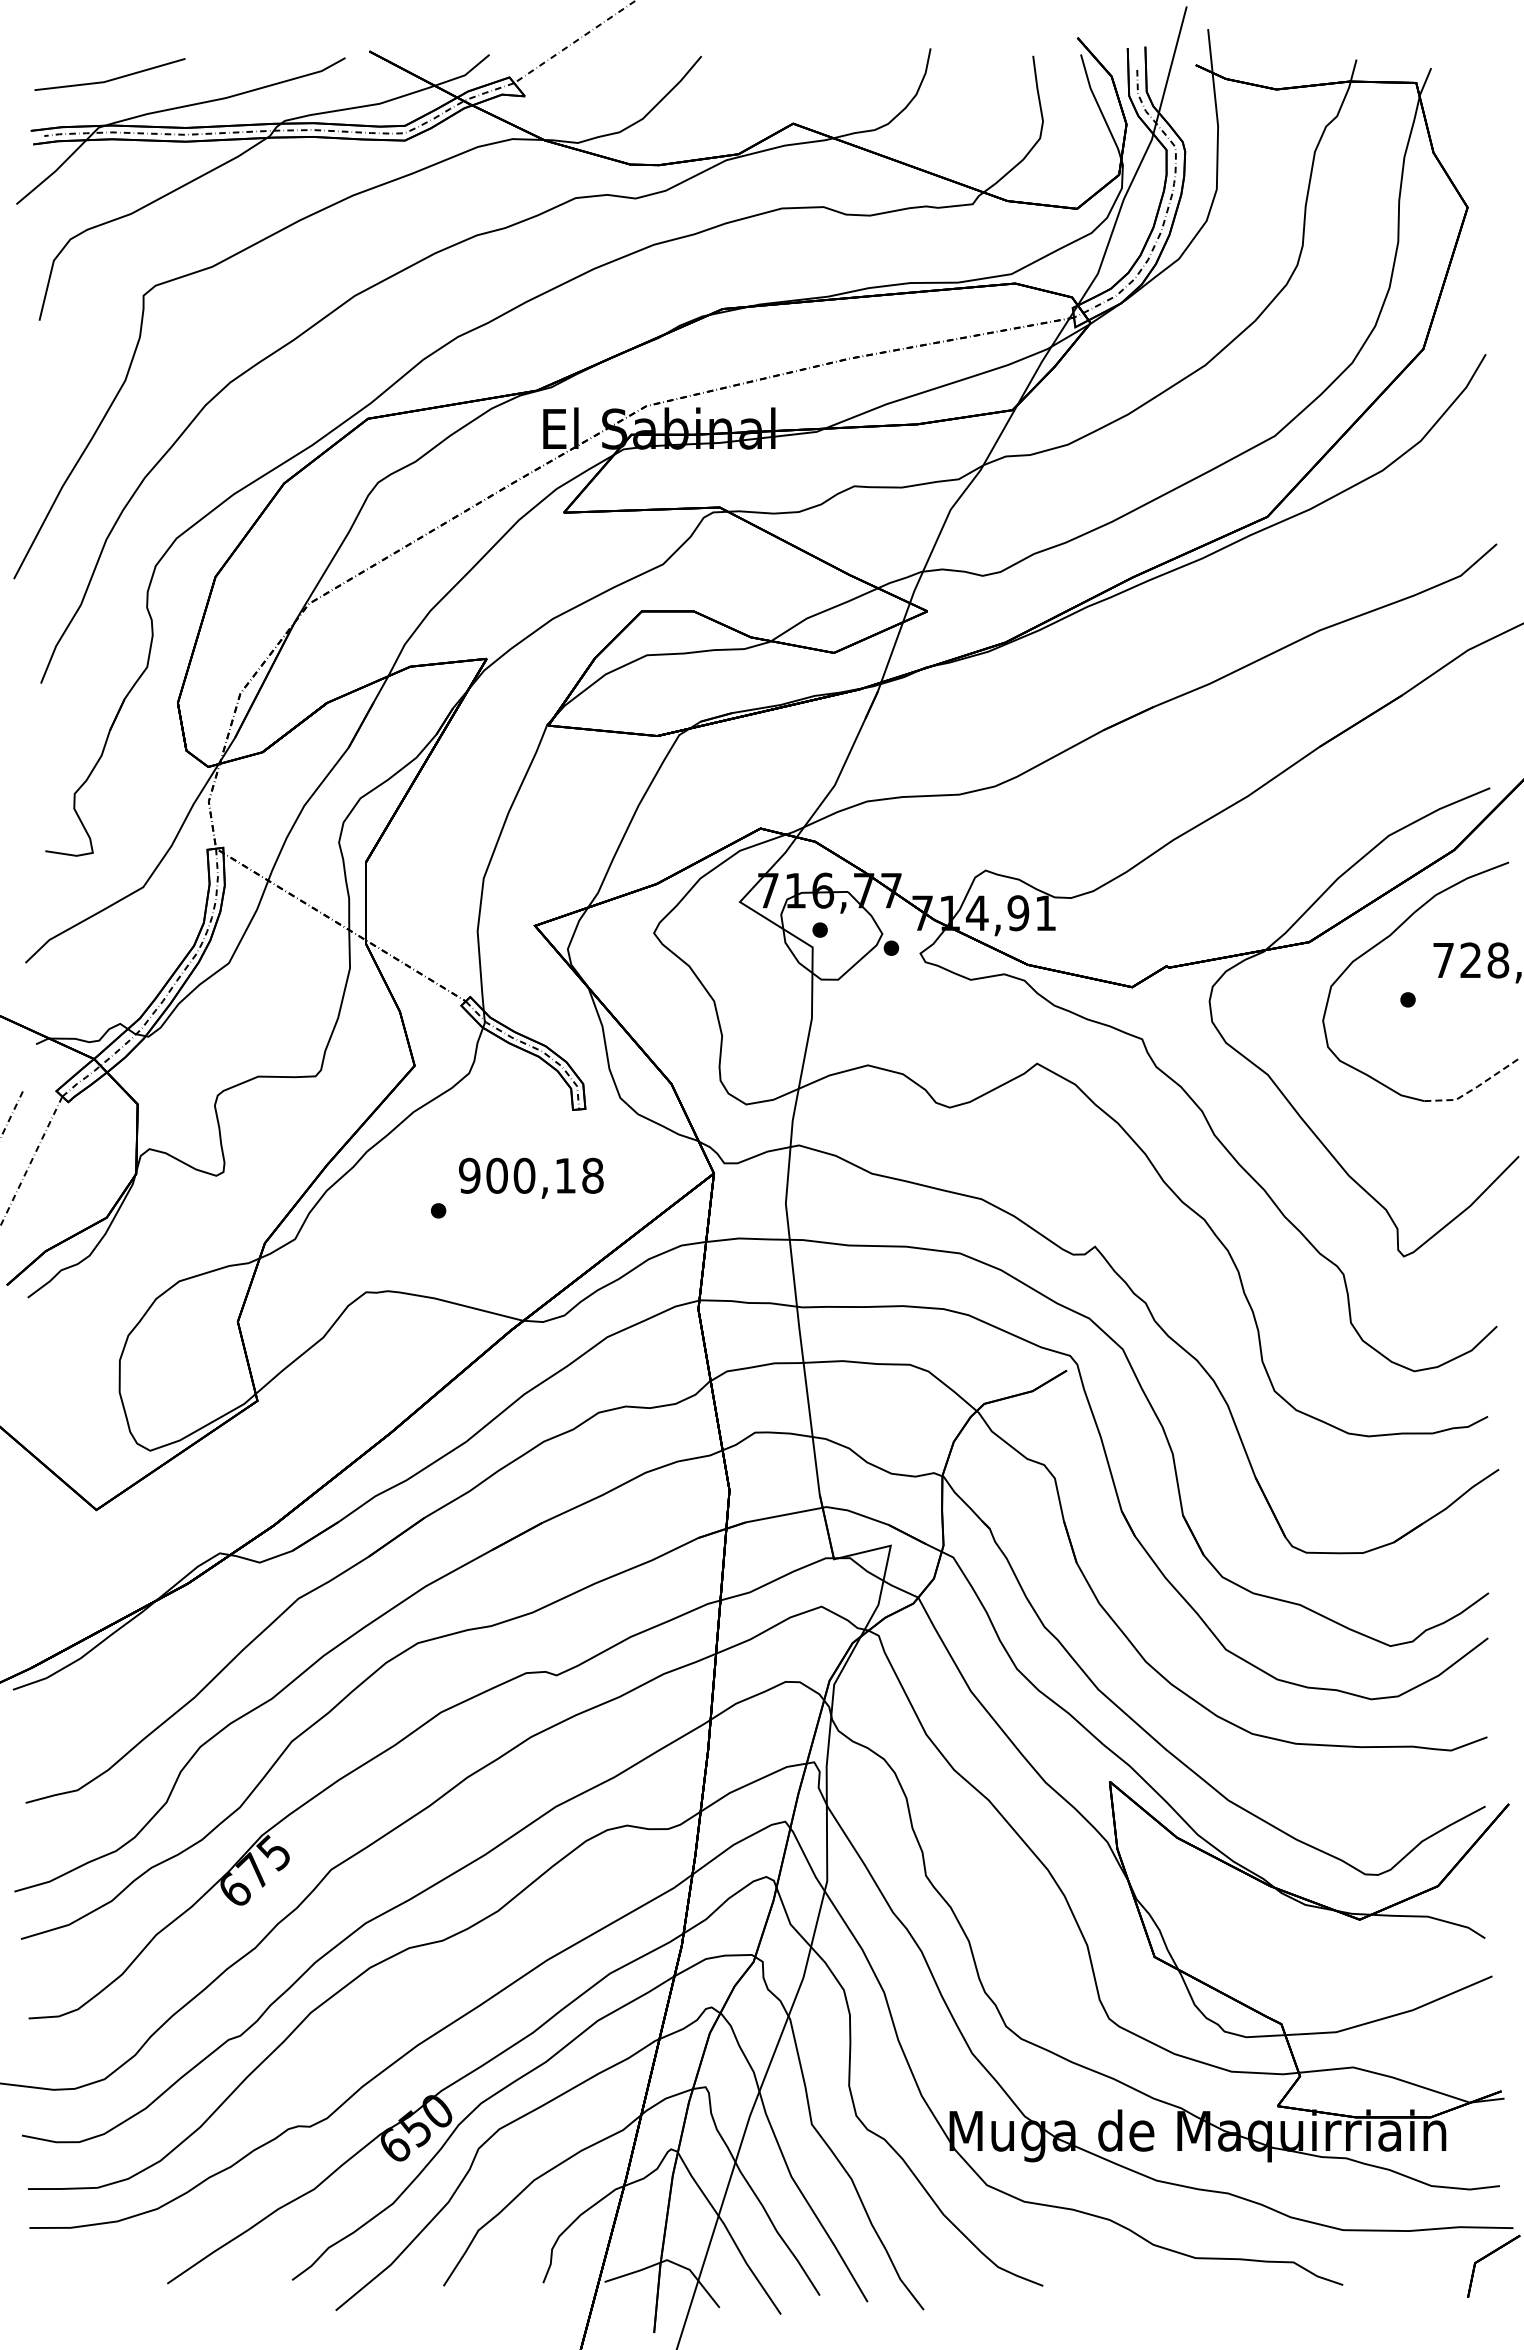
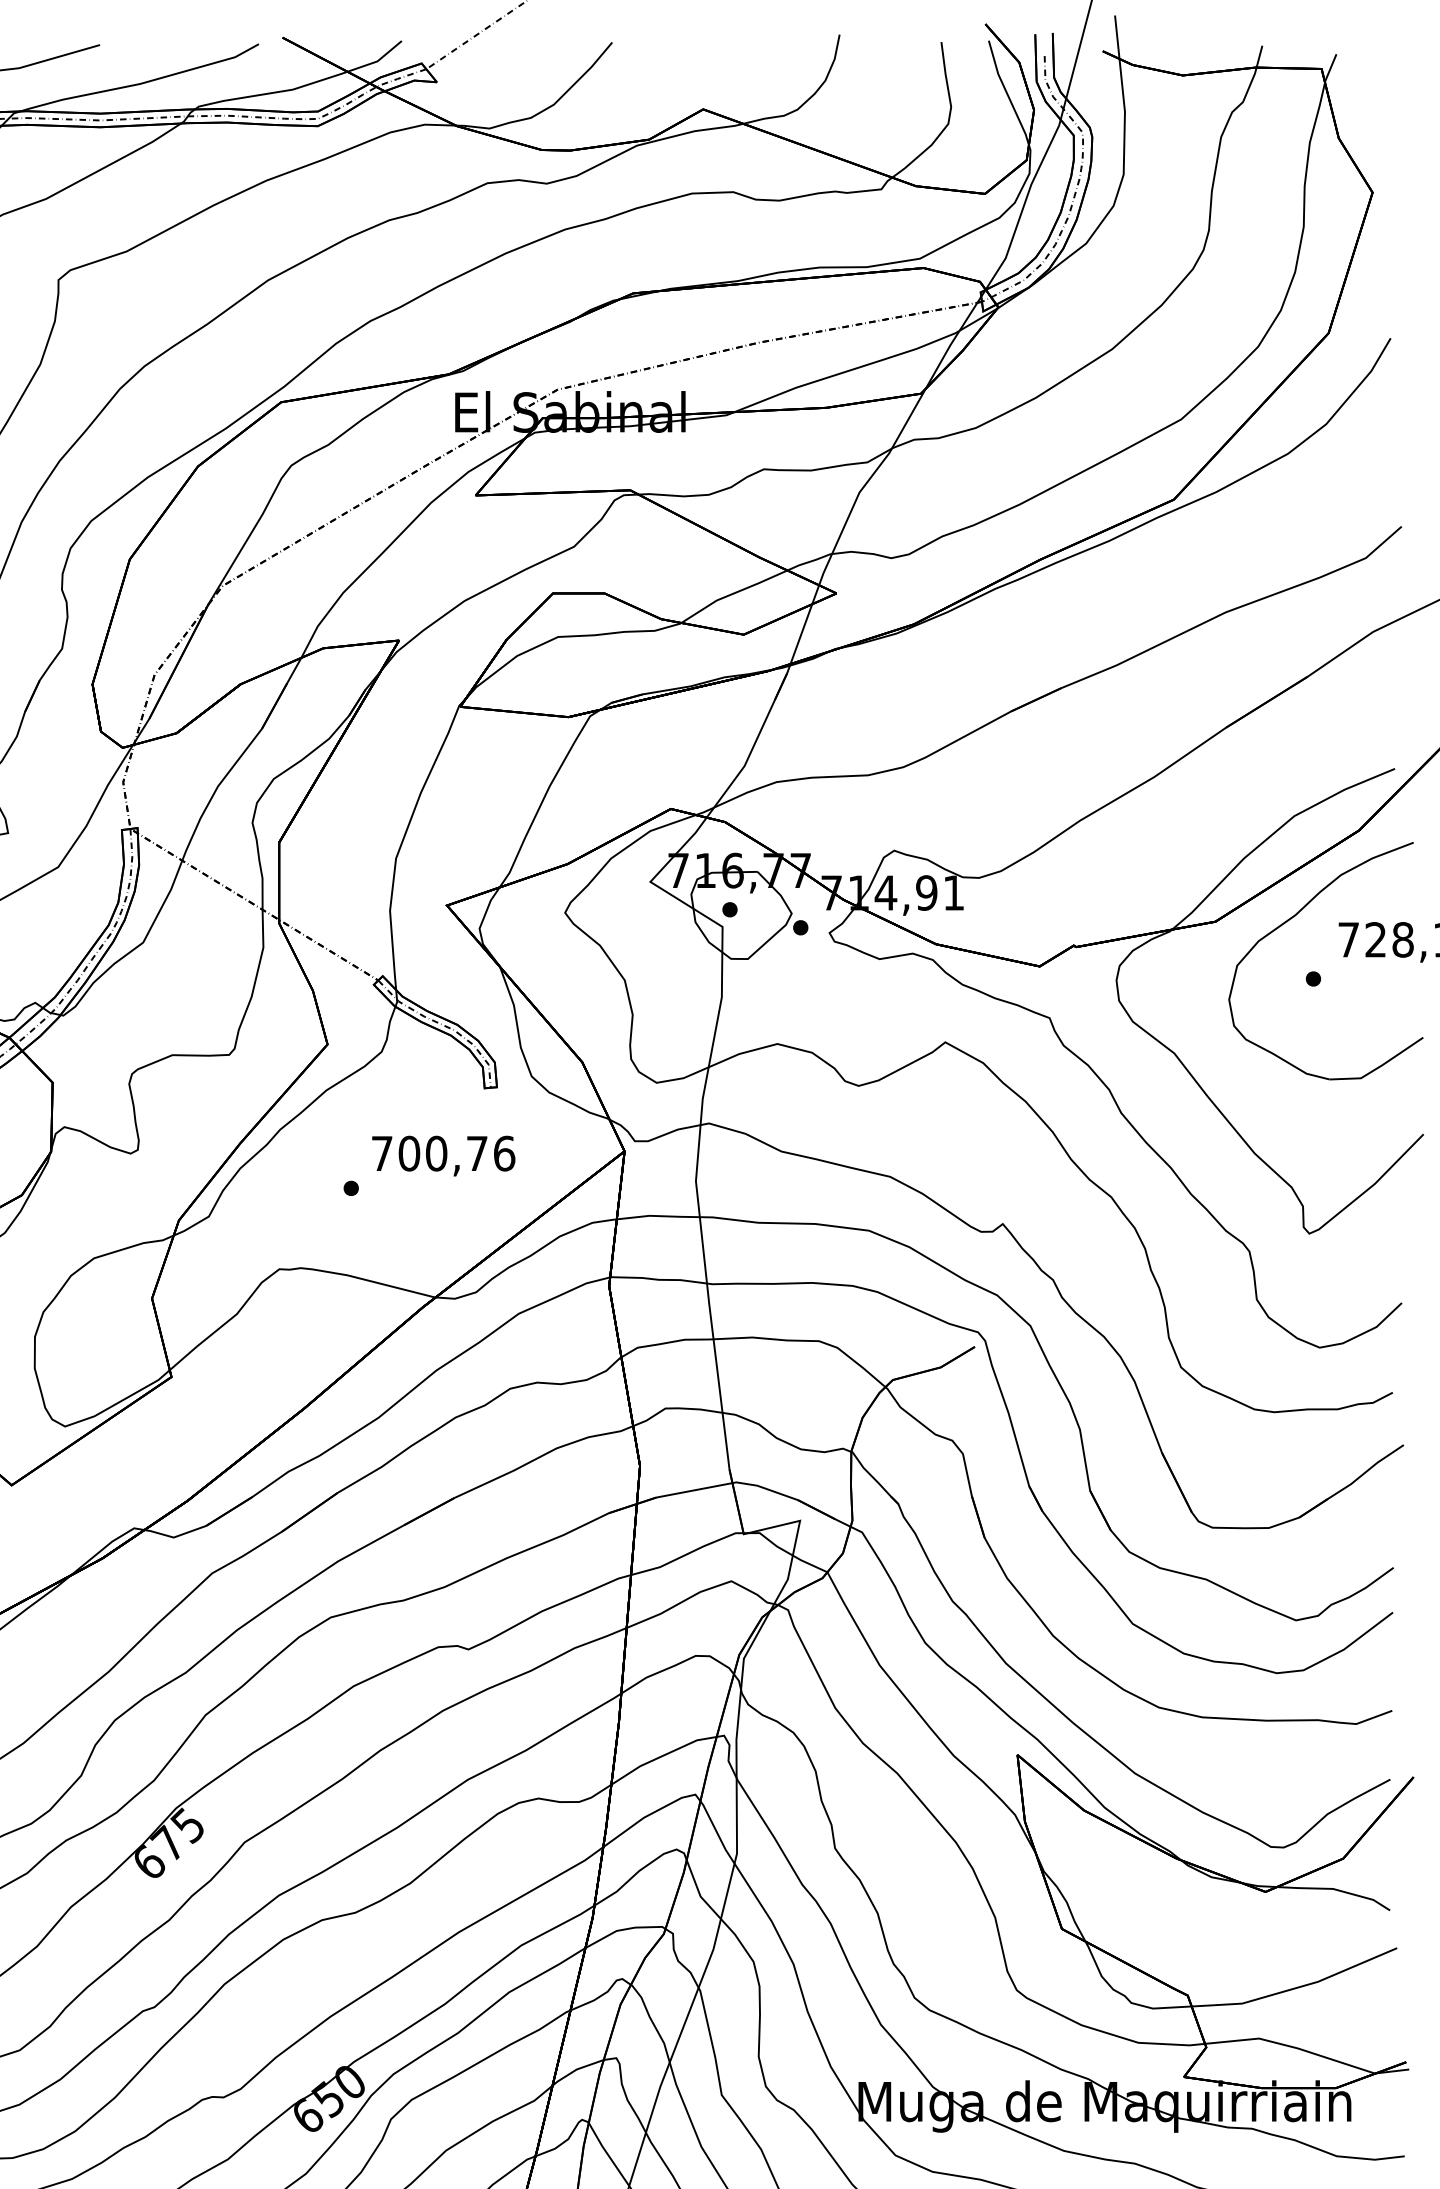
line: (1474, 1088) -> (1379, 1066), dashed -> solid
text: (530, 1175) -> (442, 1153), 900,18 -> 700,76

